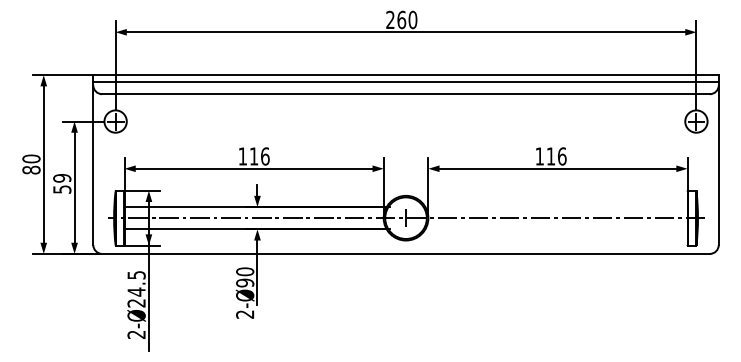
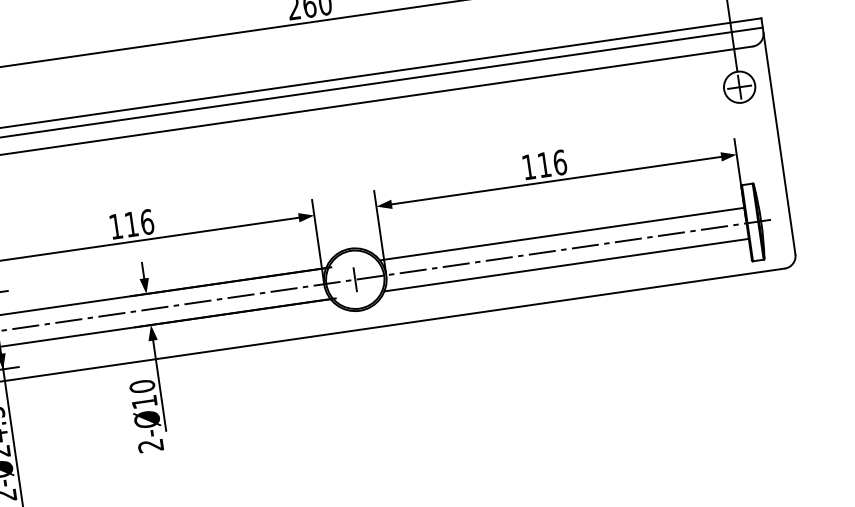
line: (556, 207) -> (562, 234), added
line: (556, 229) -> (566, 265), added
text: (245, 282) -> (144, 401), 2-Ø90 -> 2-Ø10

